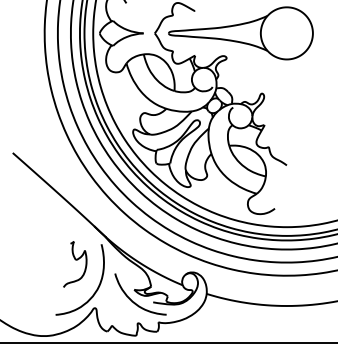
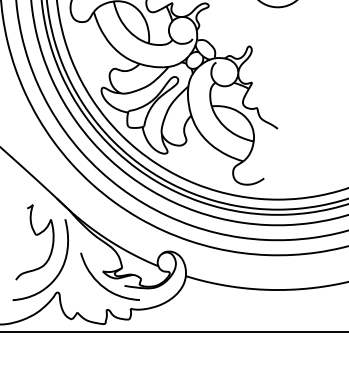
part: (75, 264) -> (35, 242), size x1.43

